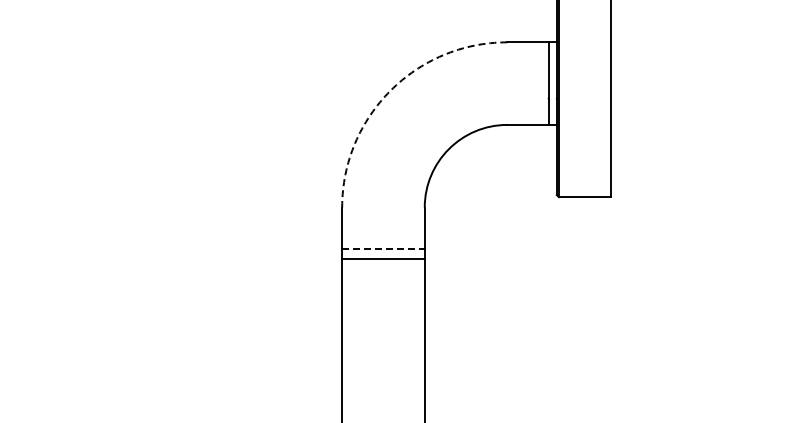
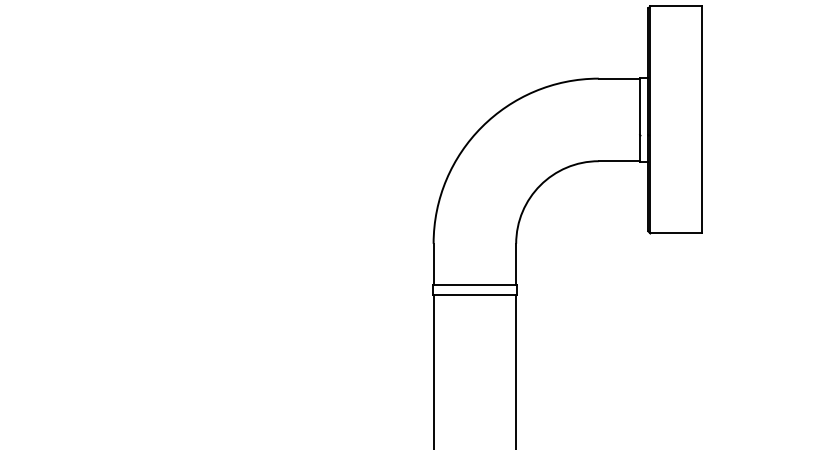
arc: (390, 91) -> (481, 127), dashed -> solid
line: (383, 249) -> (474, 285), dashed -> solid

